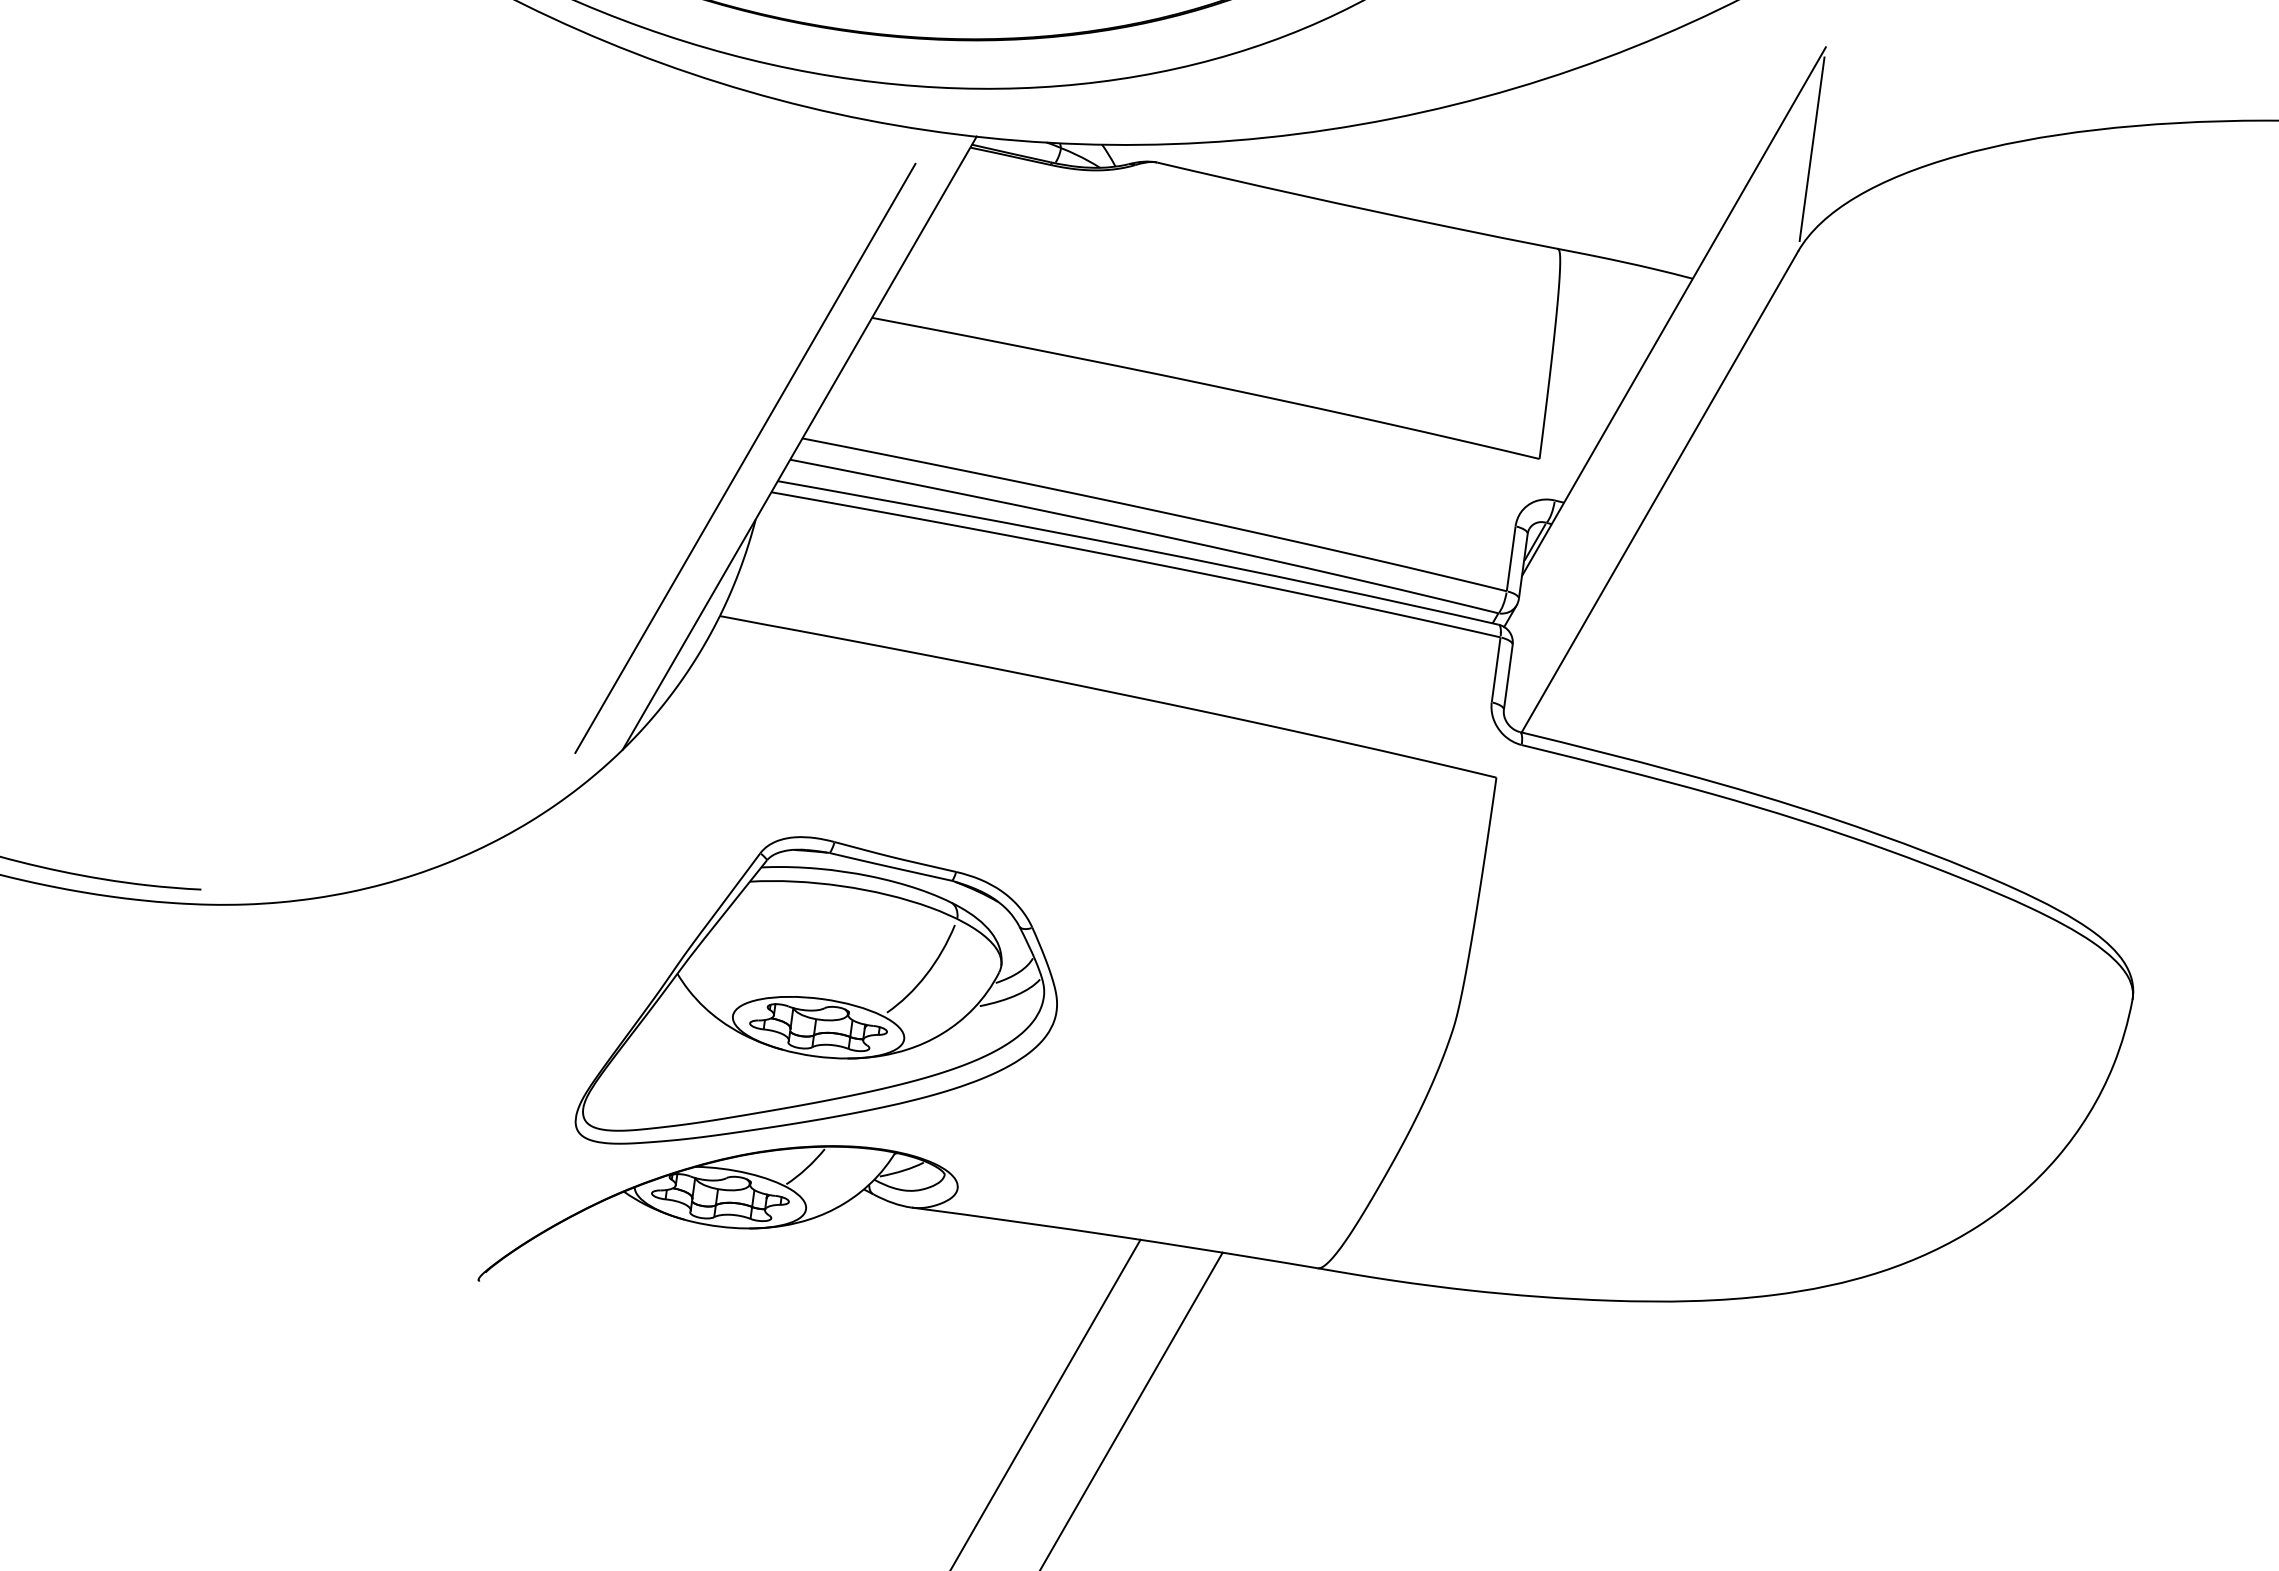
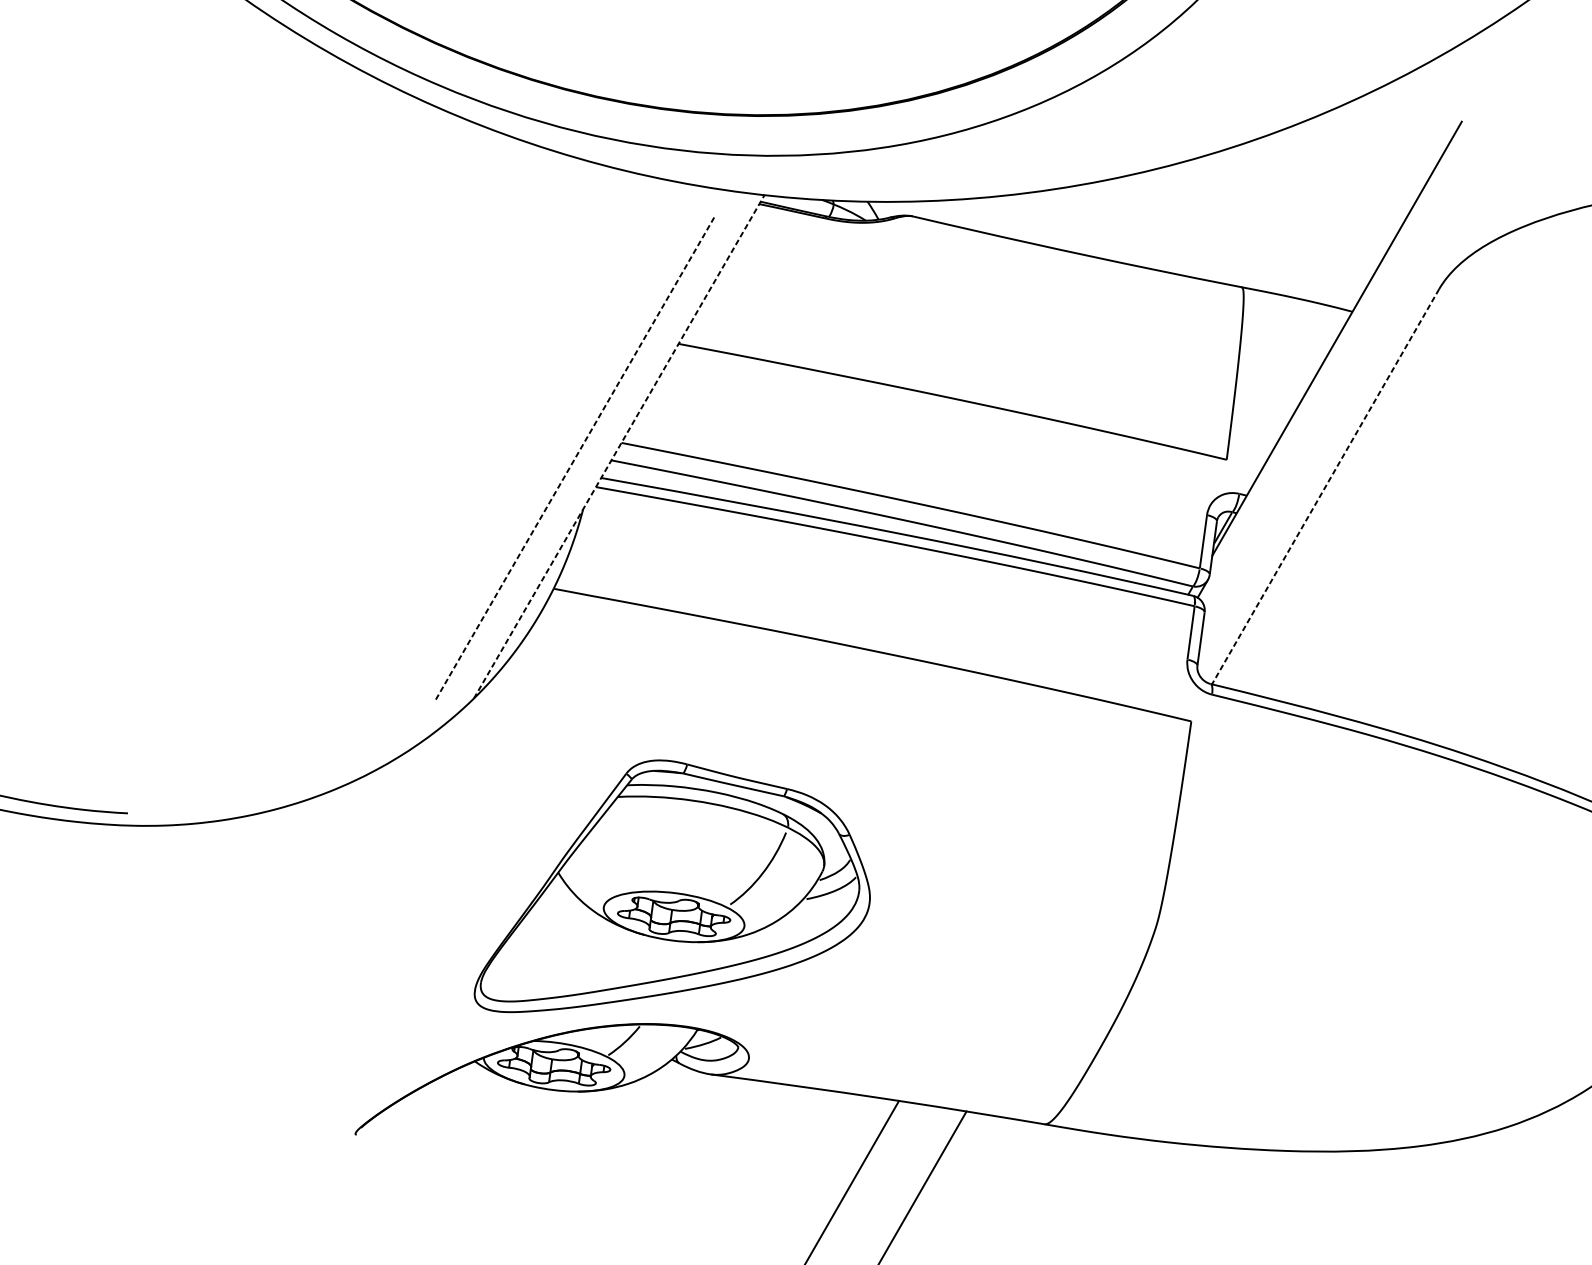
line: (1811, 149) -> (1450, 205), removed
line: (799, 442) -> (619, 446), solid -> dashed
line: (745, 458) -> (574, 459), solid -> dashed
line: (1659, 491) -> (1325, 486), solid -> dashed
part: (815, 990) -> (671, 886), moved

